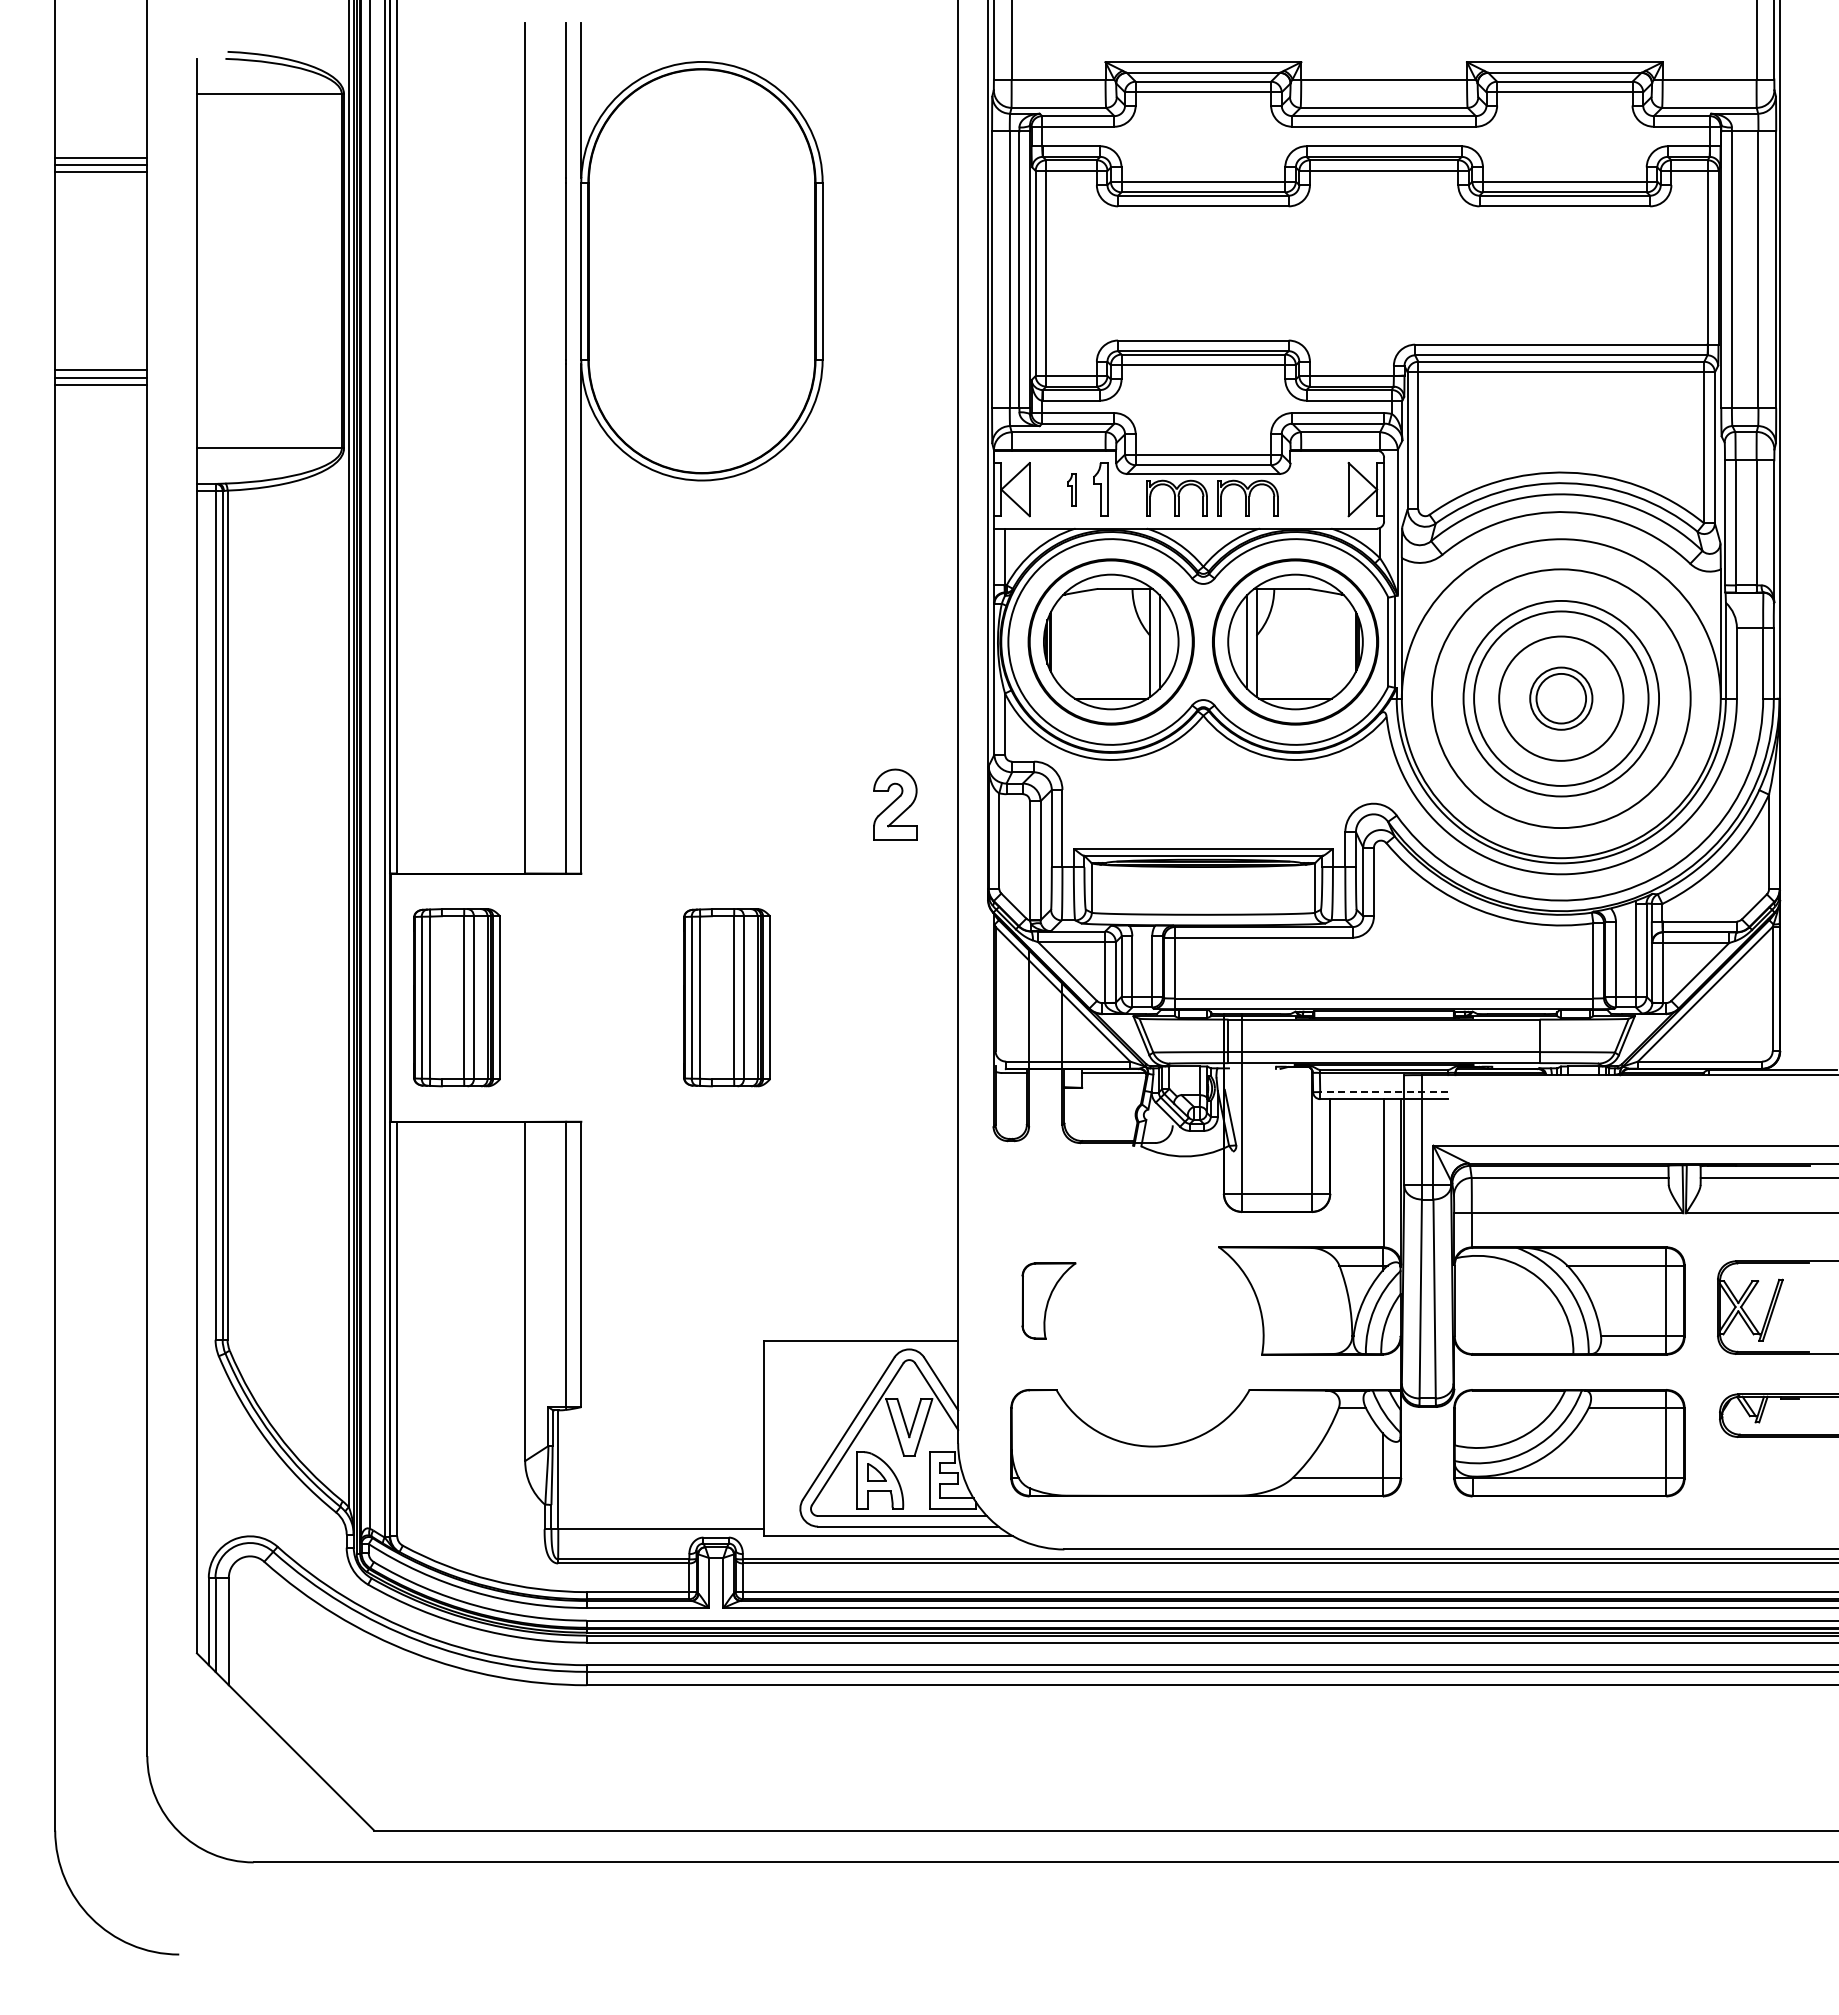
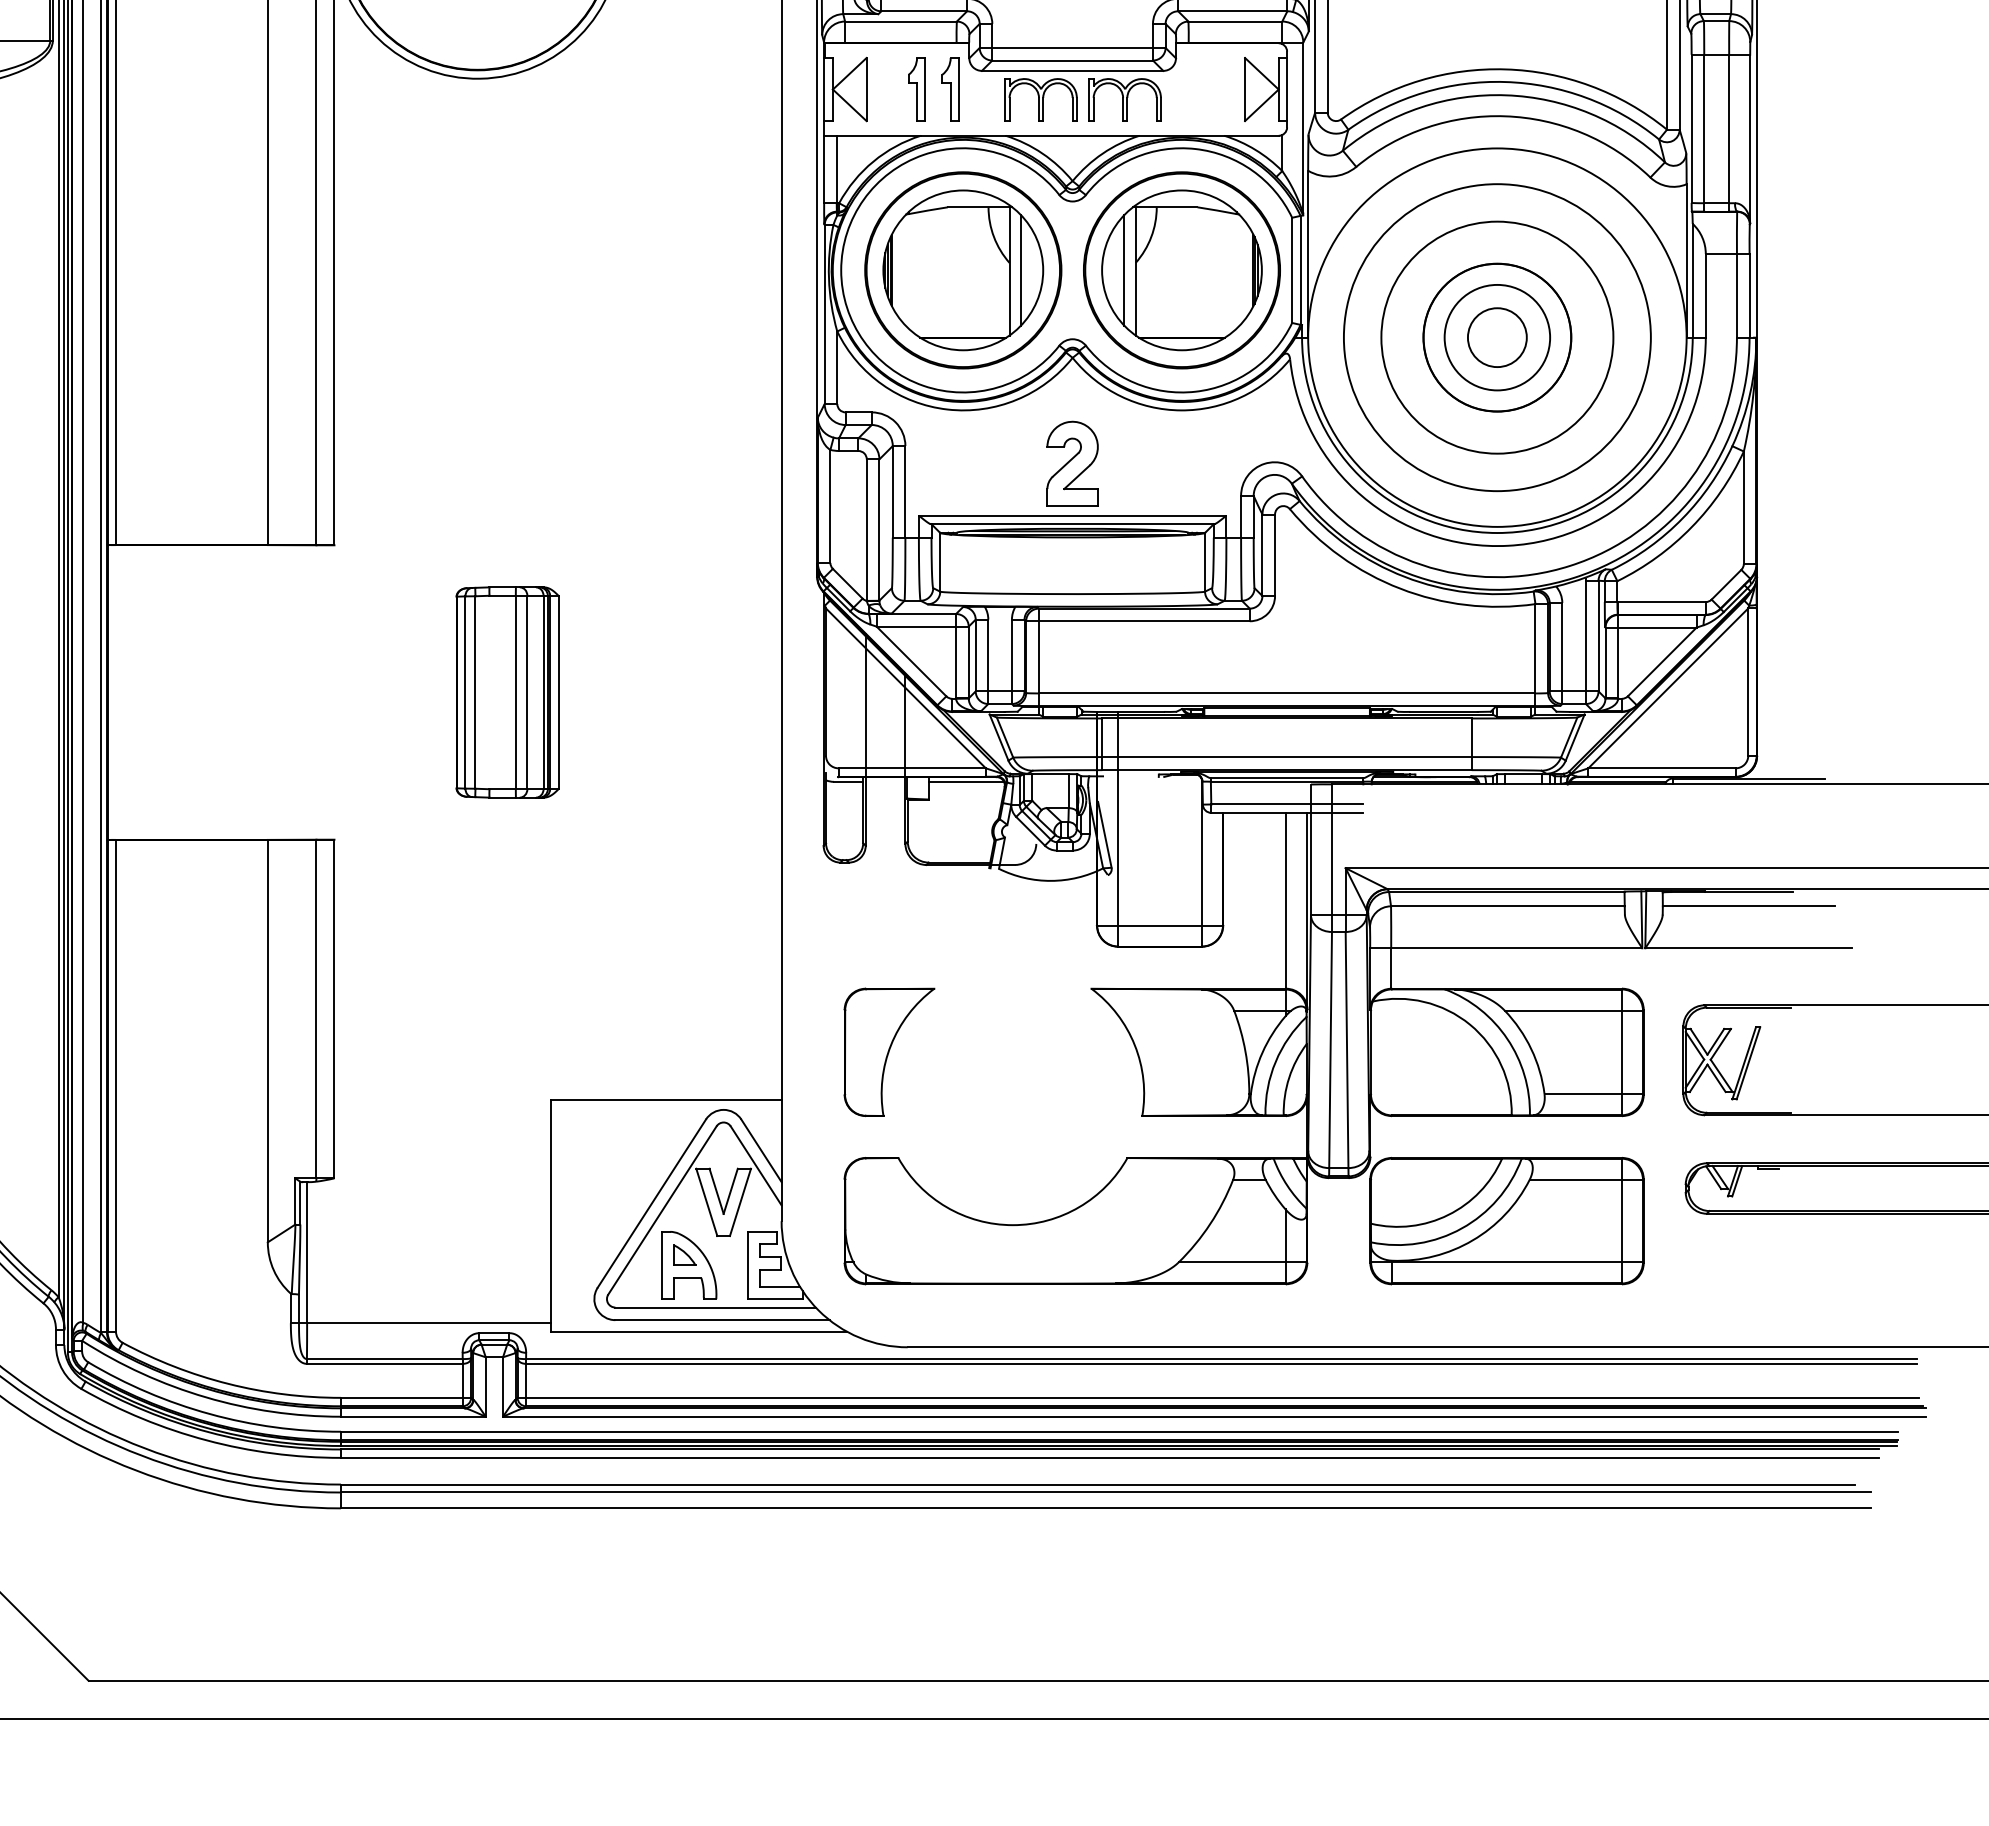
part: (1071, 489) -> (916, 89), size x1.67
circle: (1560, 698) -> (1496, 337), size x1.43
circle: (1561, 698) -> (1497, 337), size x0.71
part: (895, 804) -> (1072, 463), moved
part: (456, 997) -> (186, 692), removed
line: (1384, 1092) -> (1287, 804), dashed -> solid
part: (1048, 1300) -> (888, 1051), size x1.43

